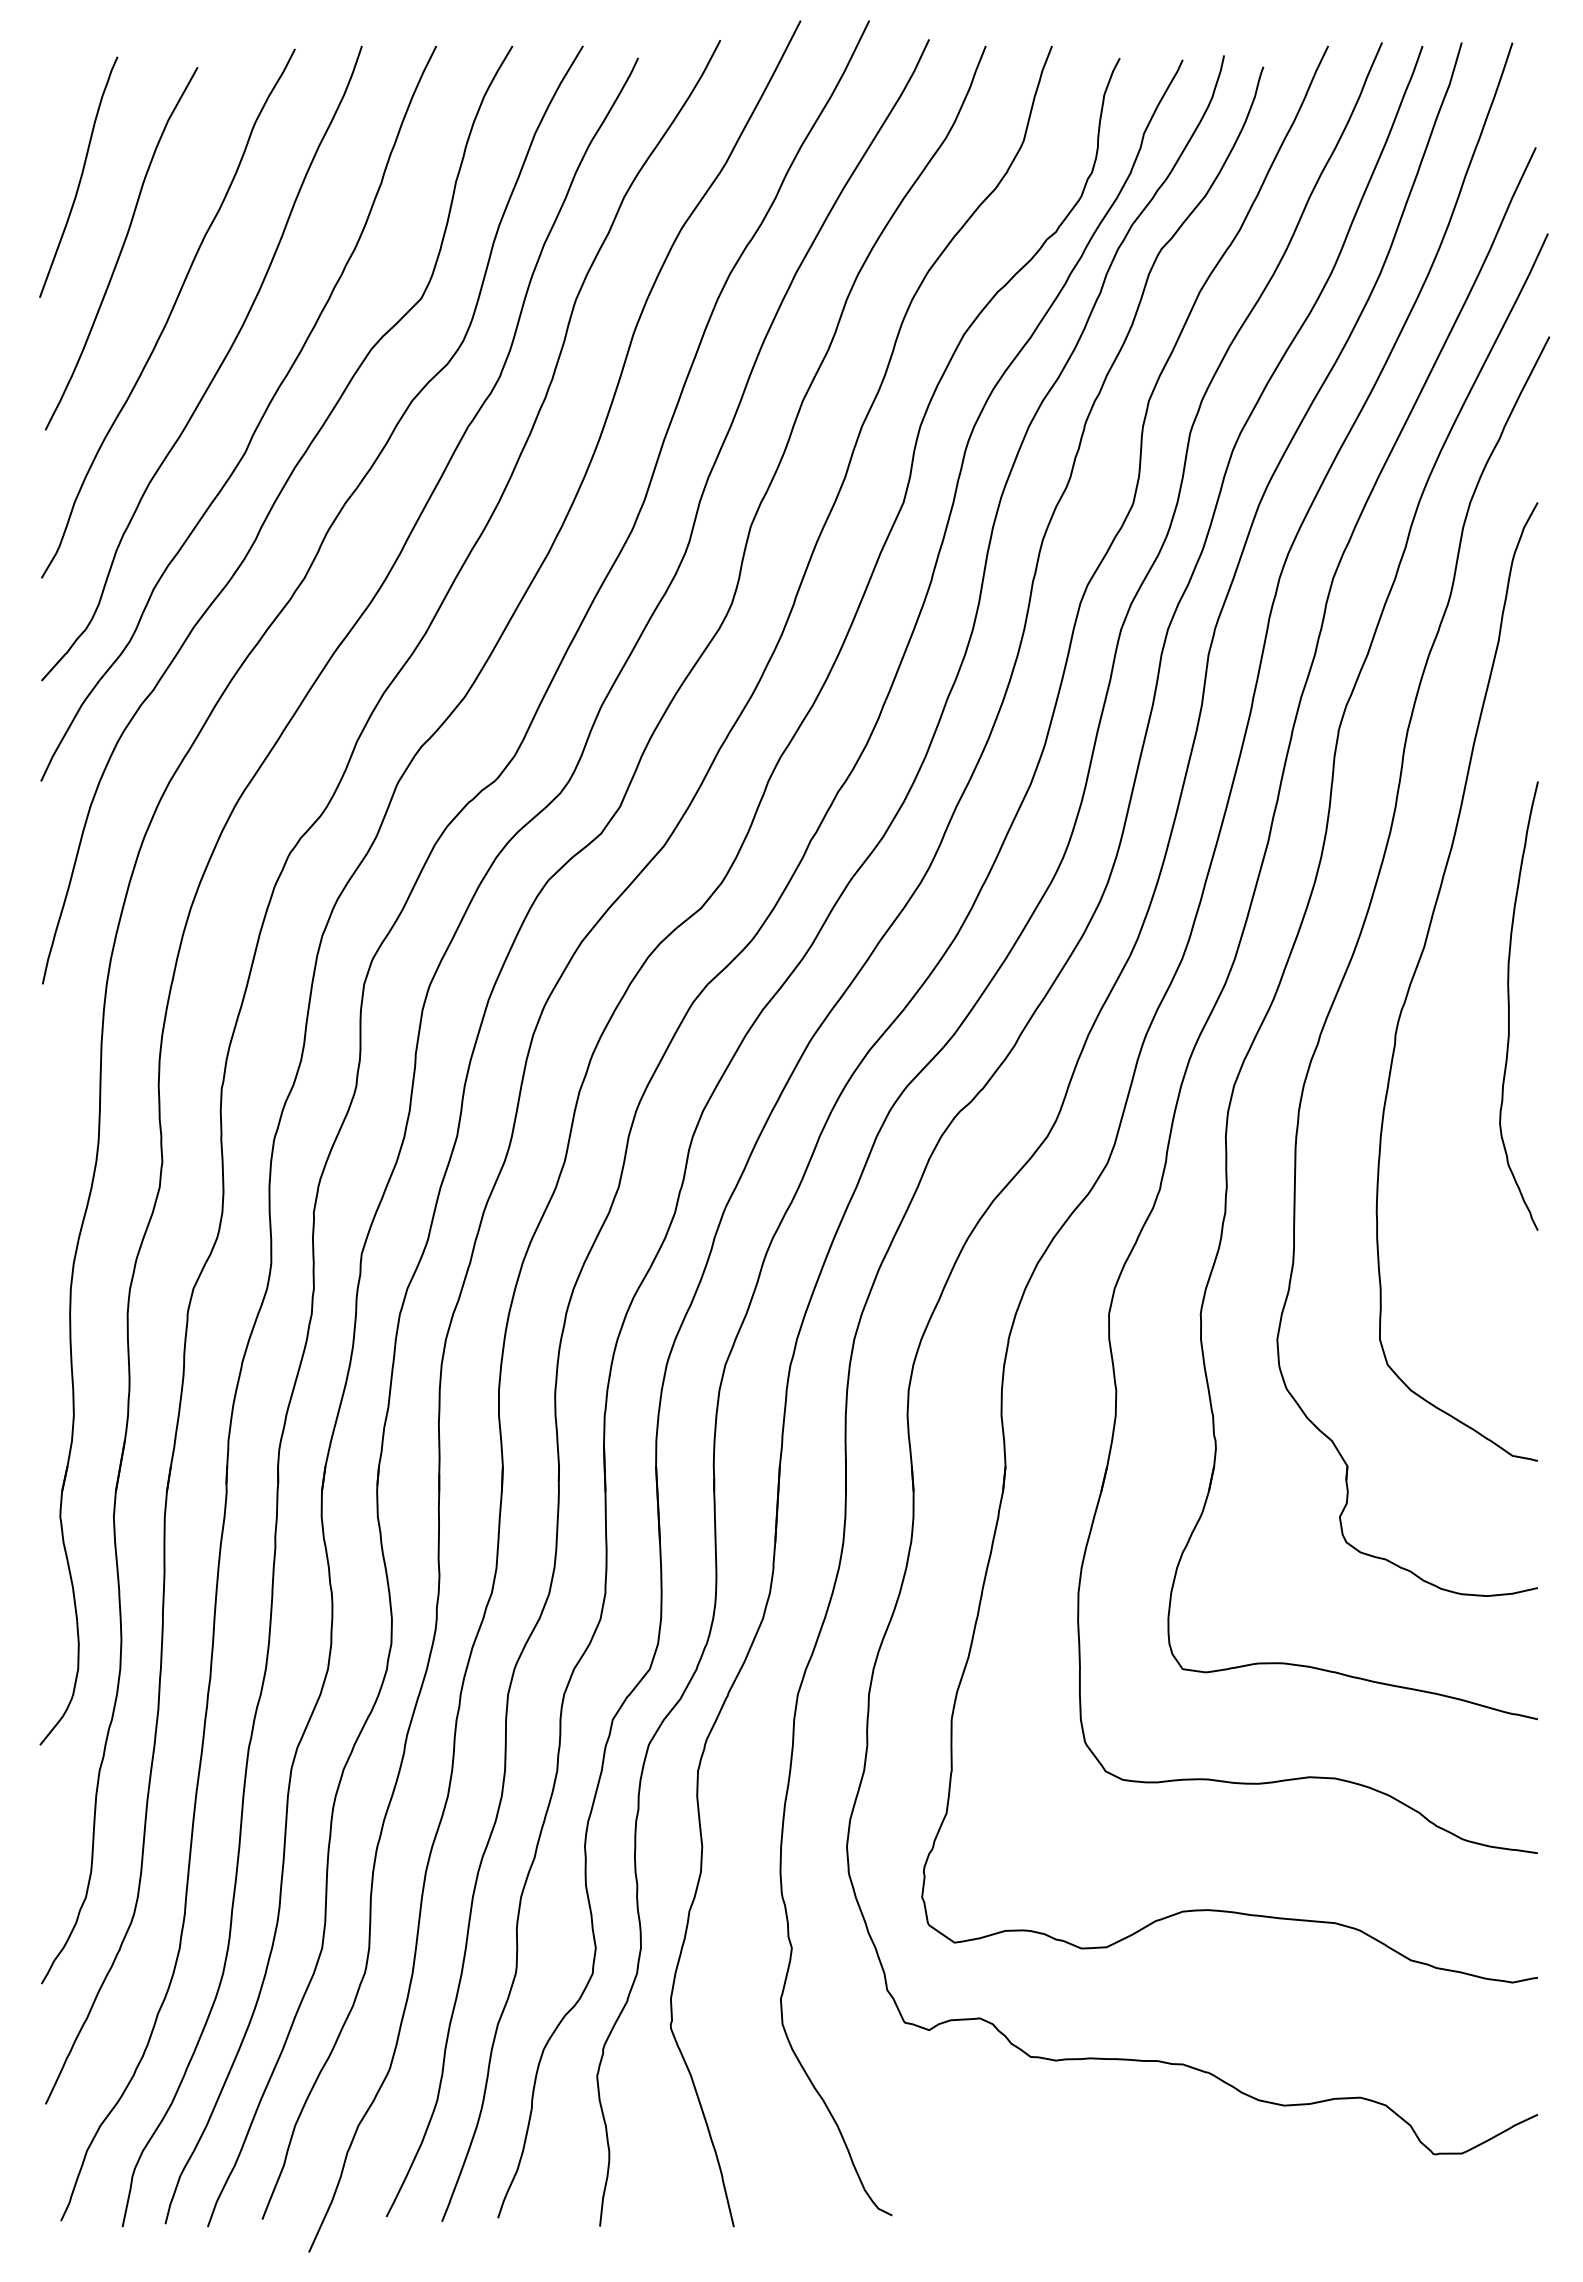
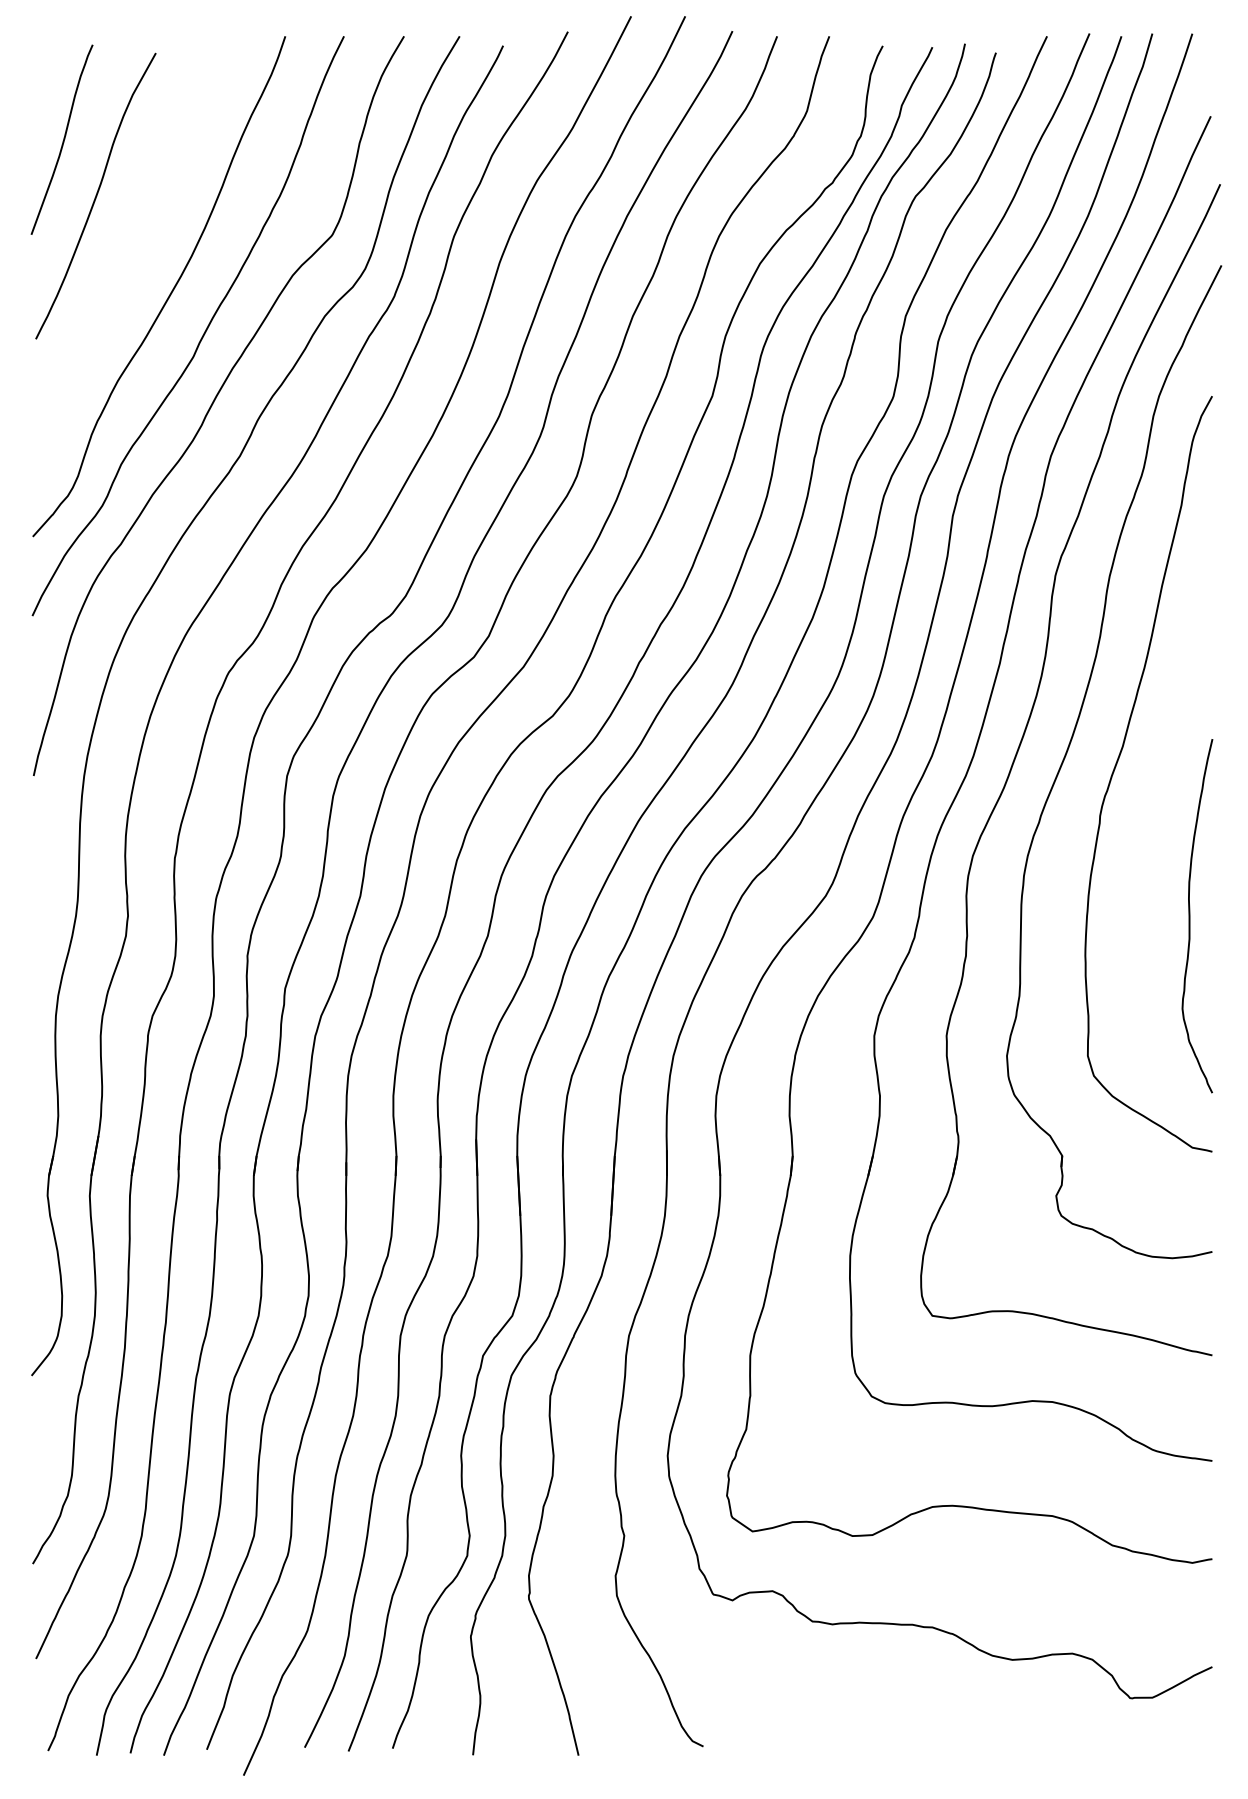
curve: (169, 313) -> (133, 247), removed
curve: (1509, 1005) -> (1189, 915), moved

